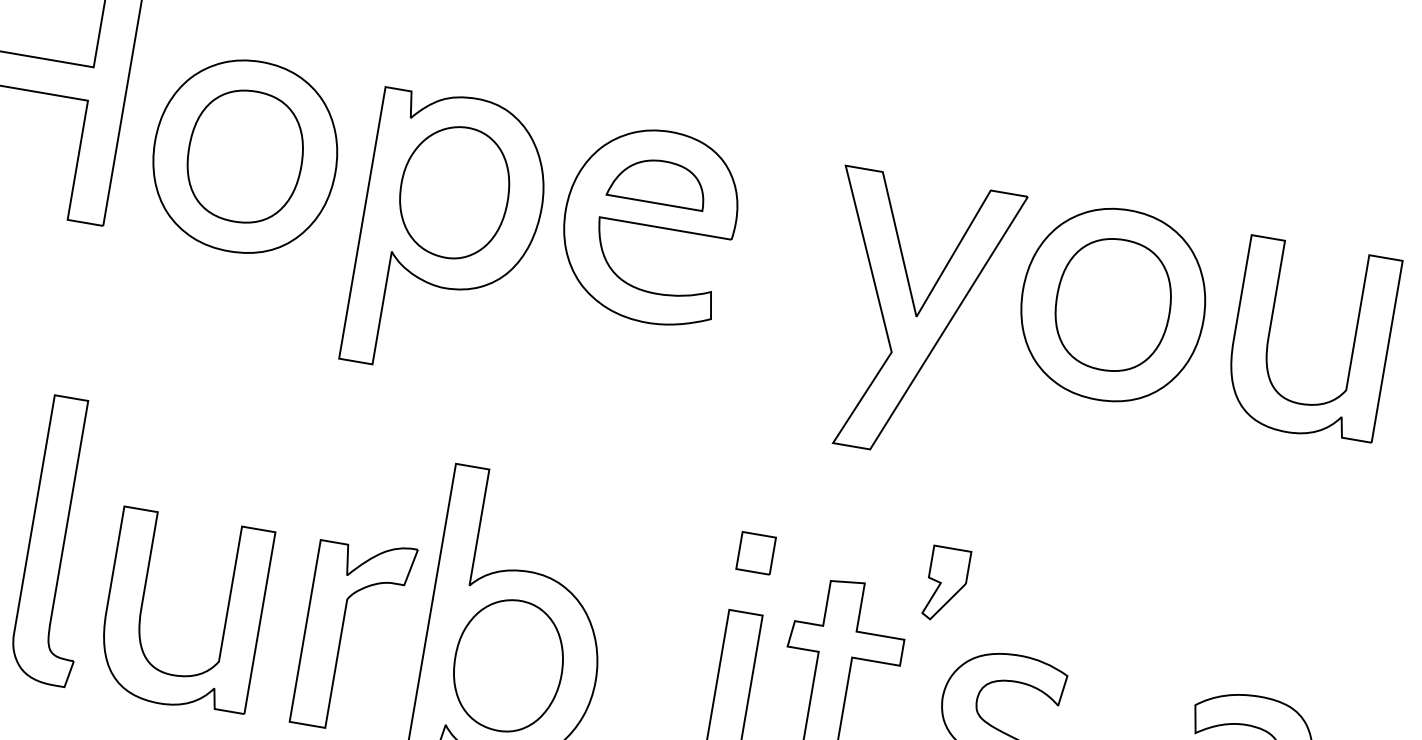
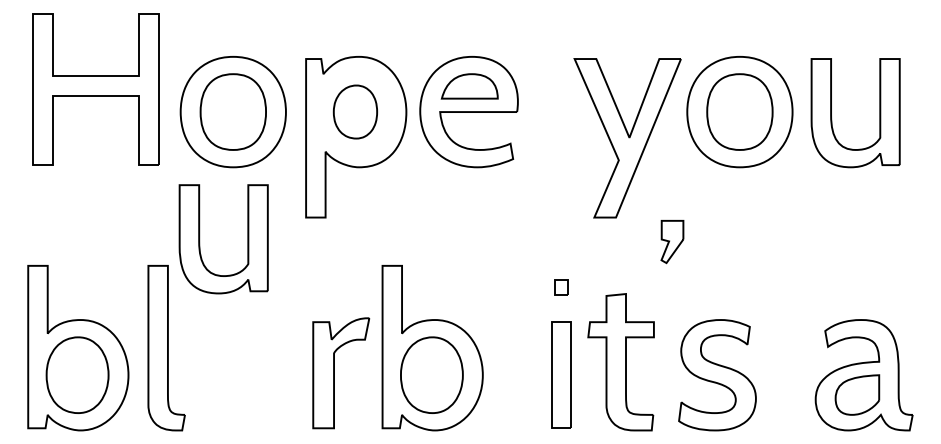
part: (454, 191) -> (355, 111), size x0.7
part: (756, 553) -> (561, 287), size x0.7
part: (946, 585) -> (672, 242), moved
part: (144, 605) -> (200, 239), moved

